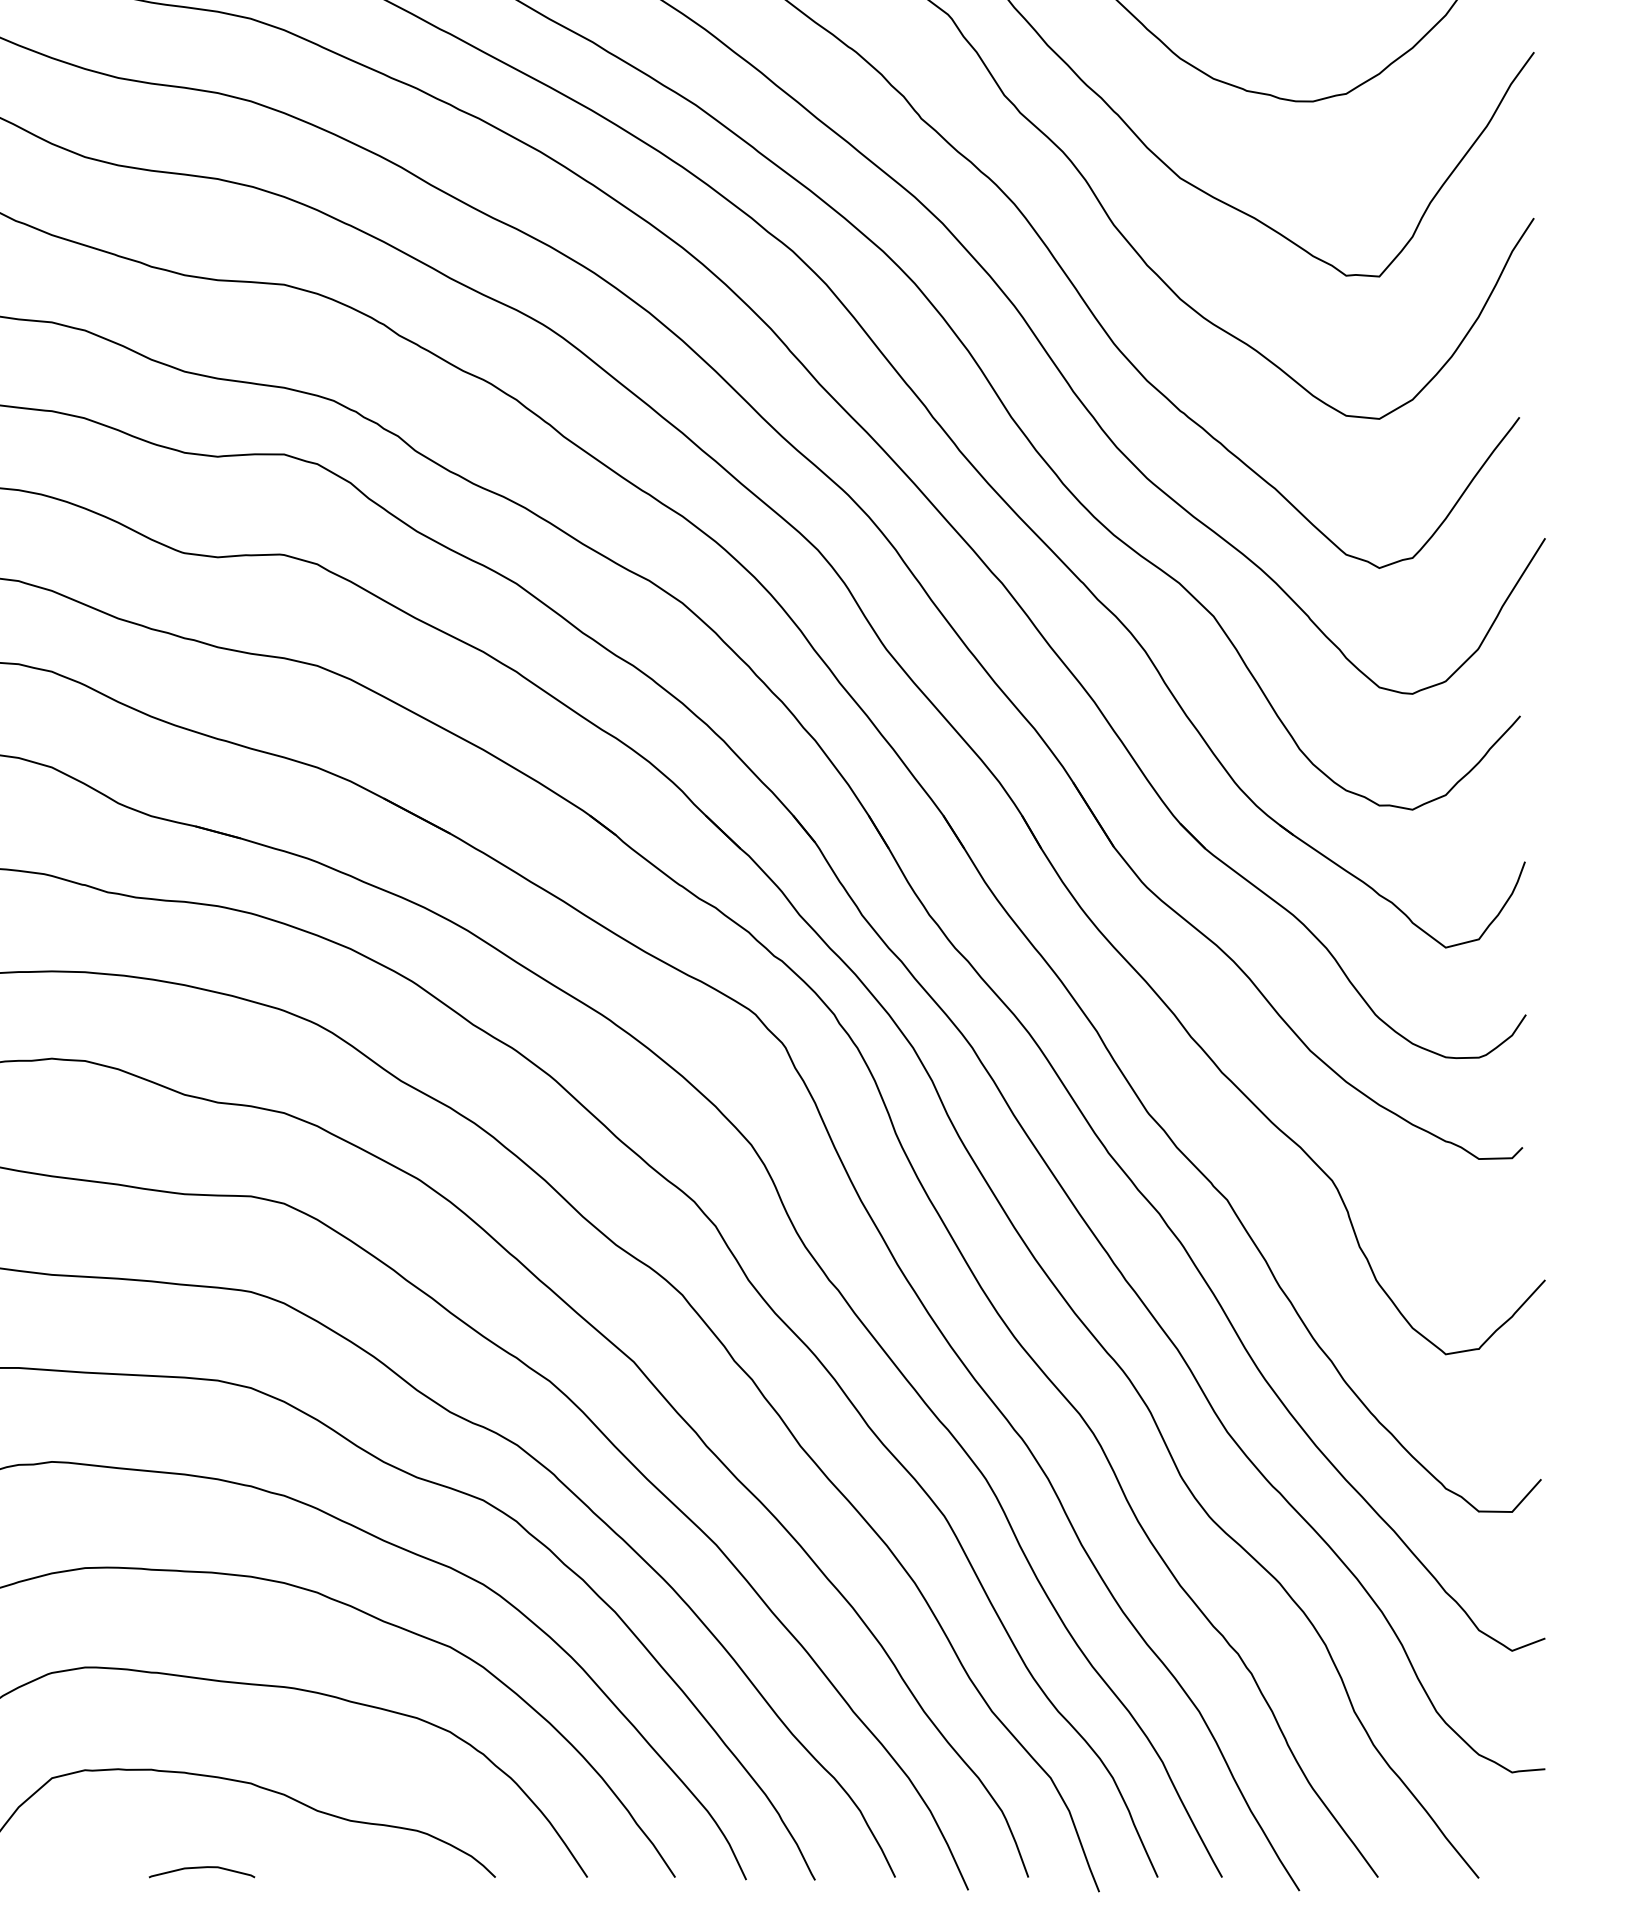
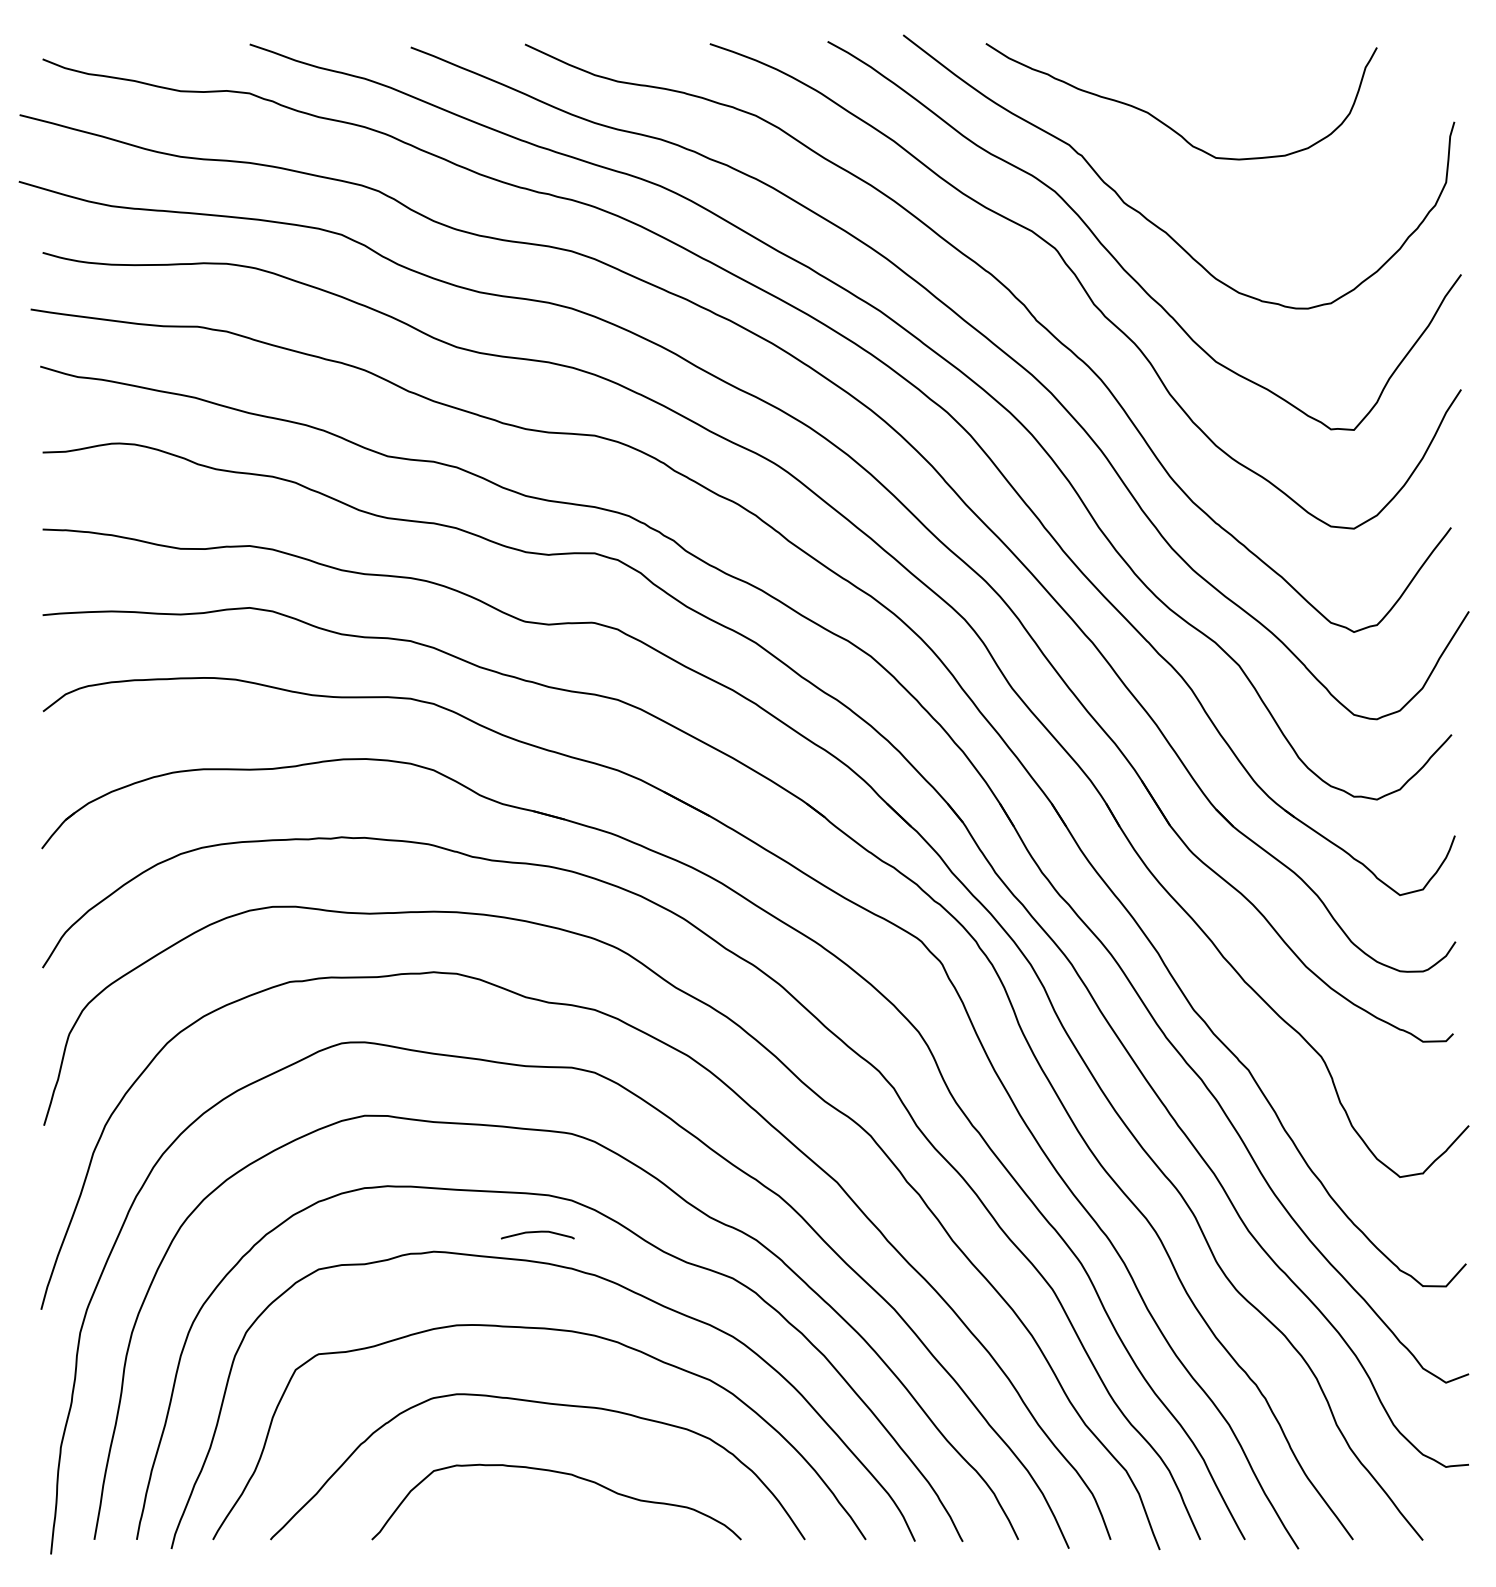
curve: (201, 1868) -> (537, 1232), moved

